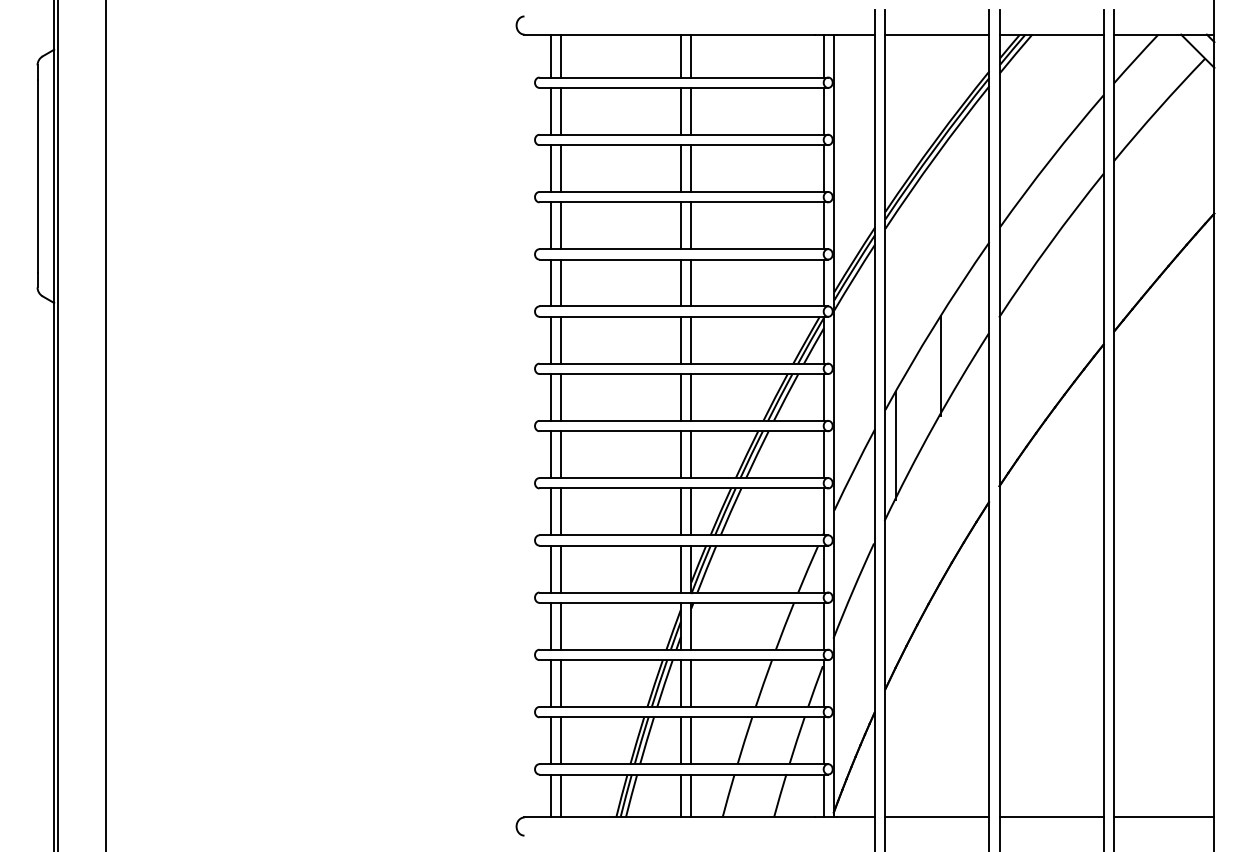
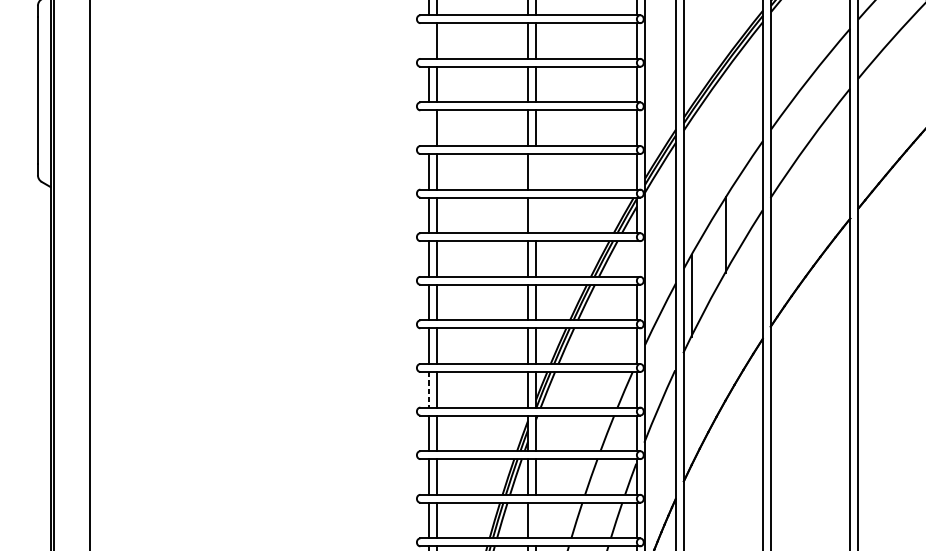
line: (550, 110) -> (428, 40), removed
line: (550, 225) -> (428, 128), removed
line: (691, 282) -> (536, 171), removed
line: (691, 339) -> (536, 214), removed
line: (823, 397) -> (636, 259), removed
line: (550, 569) -> (428, 390), solid -> dashed
line: (691, 740) -> (536, 520), removed

